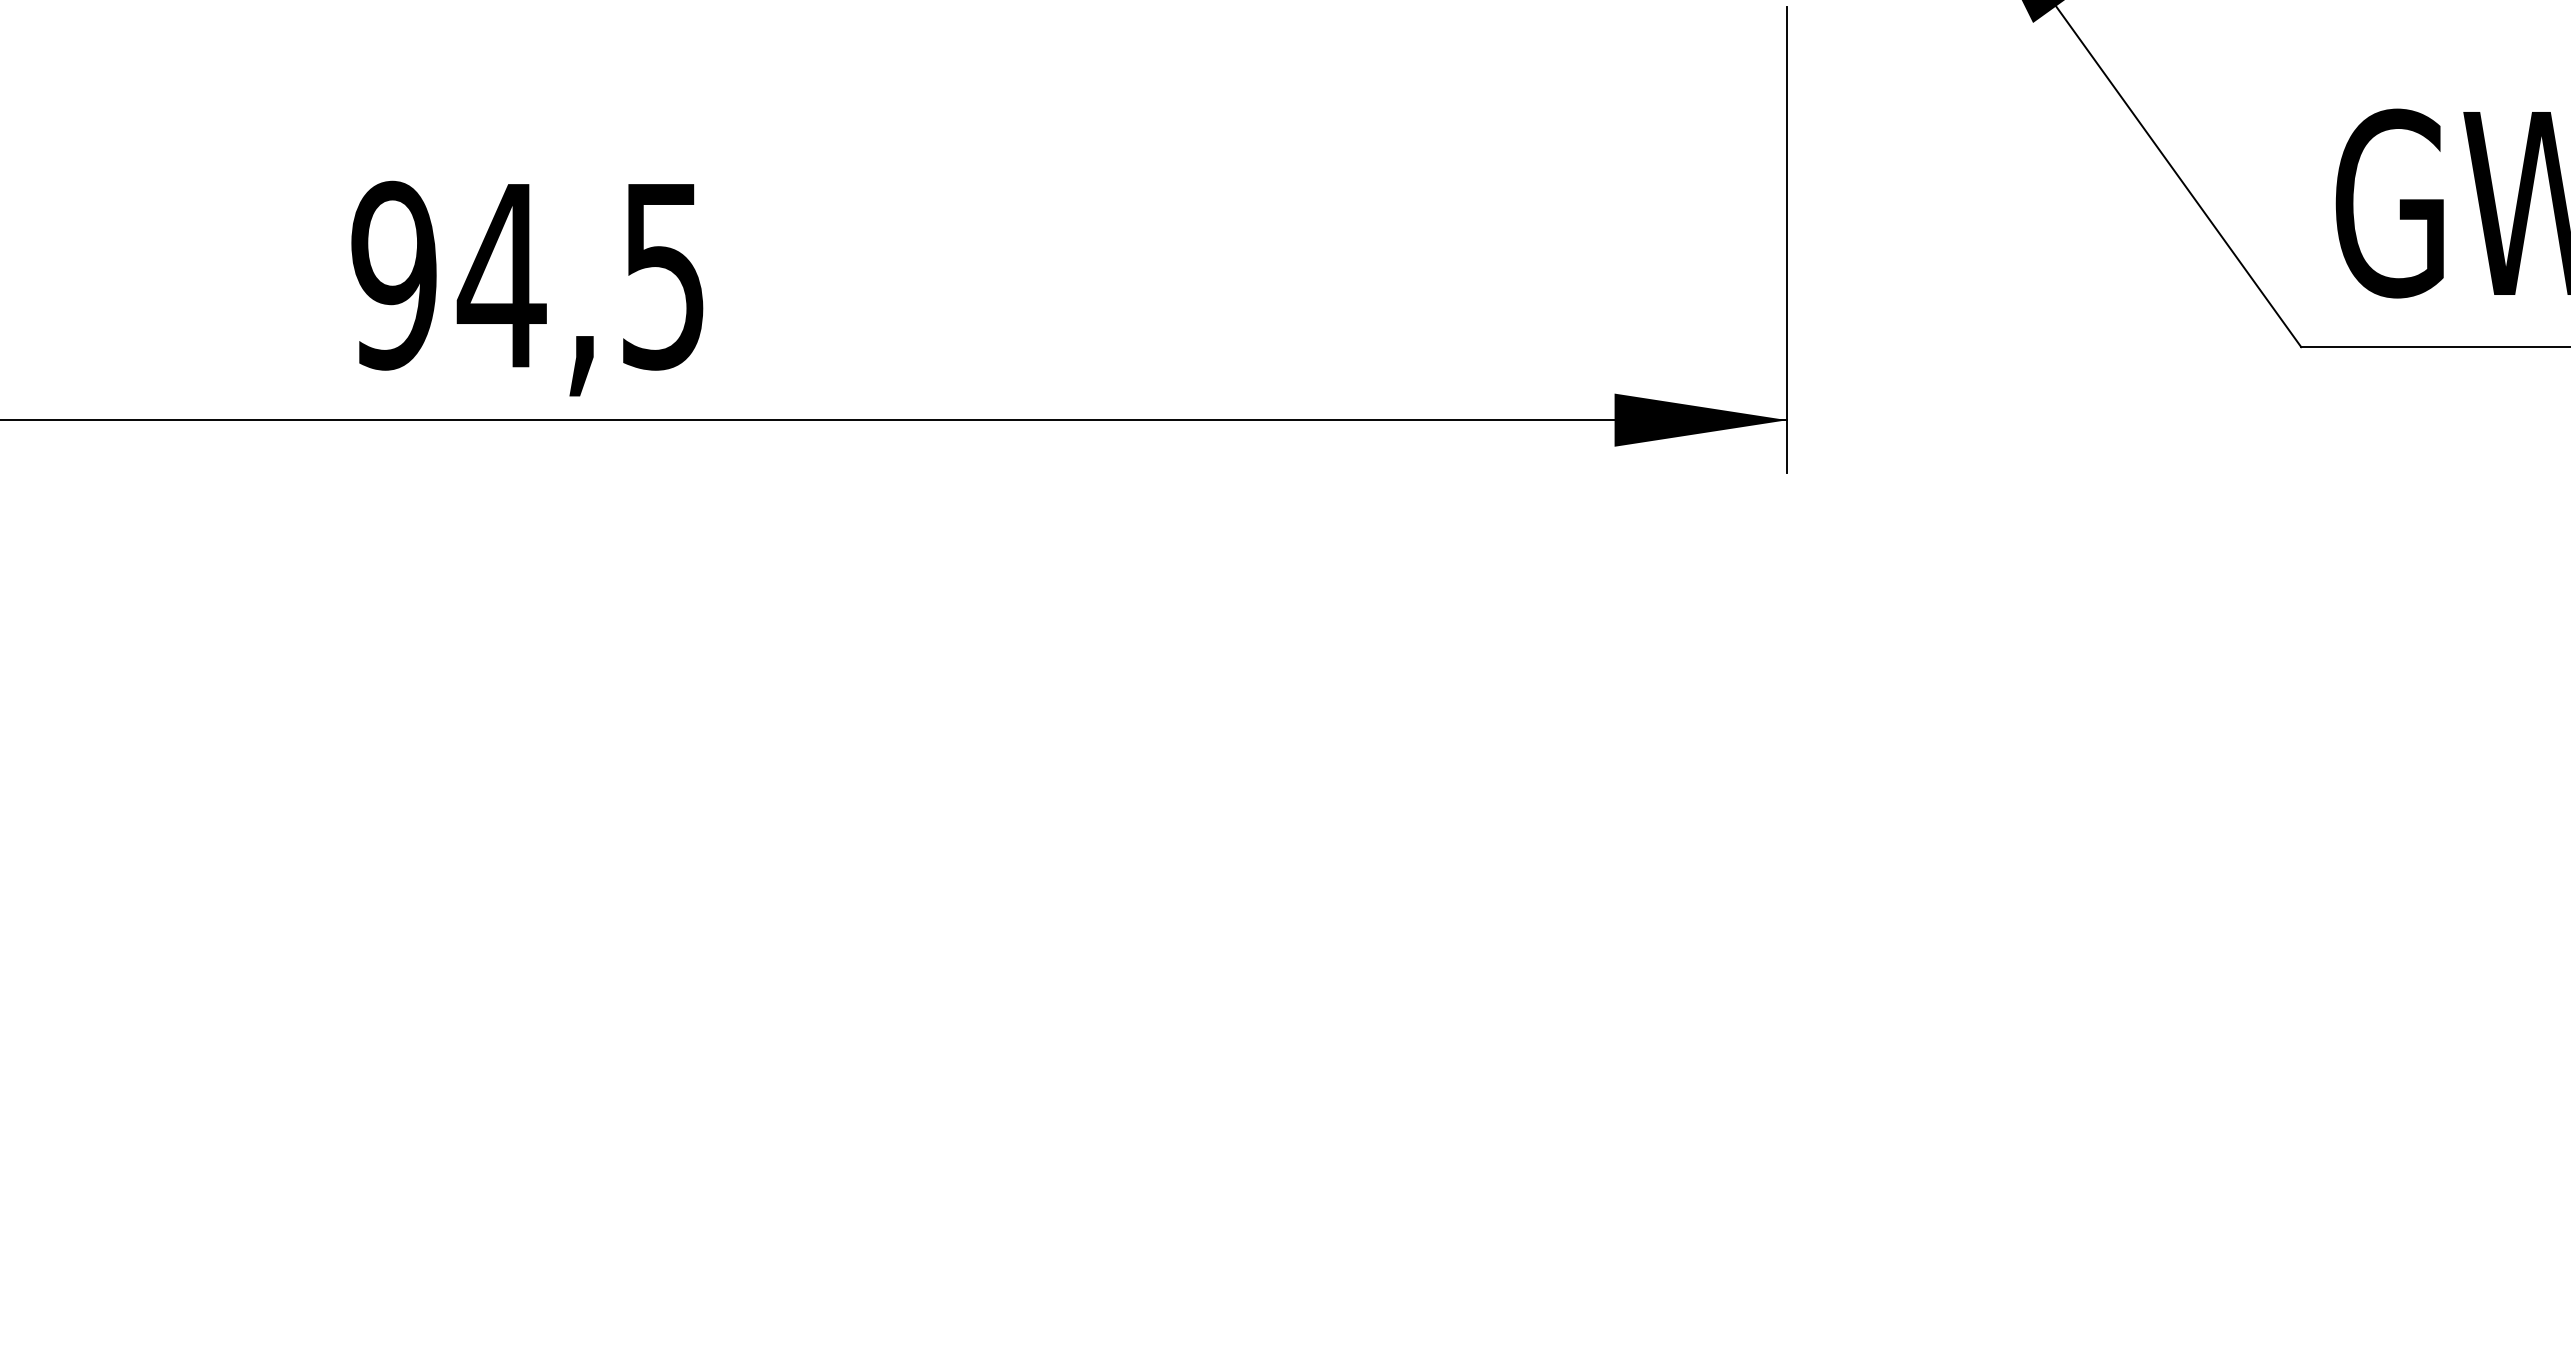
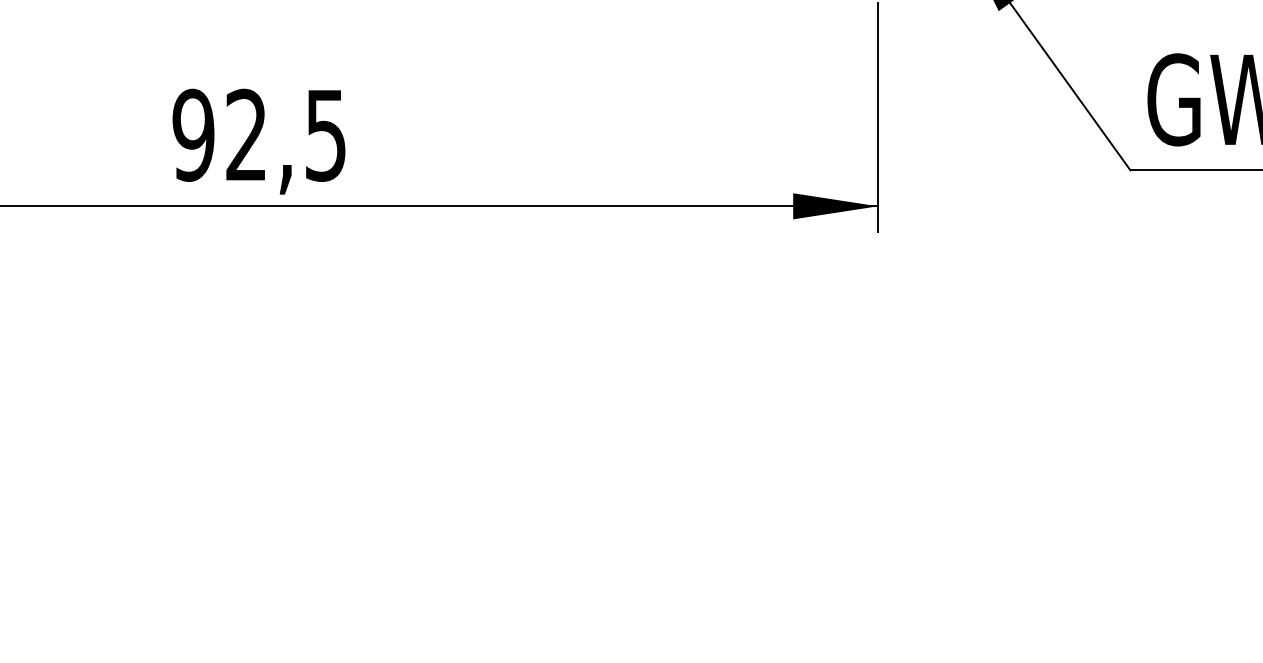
text: (501, 274) -> (246, 134), 94,5 -> 92,5

